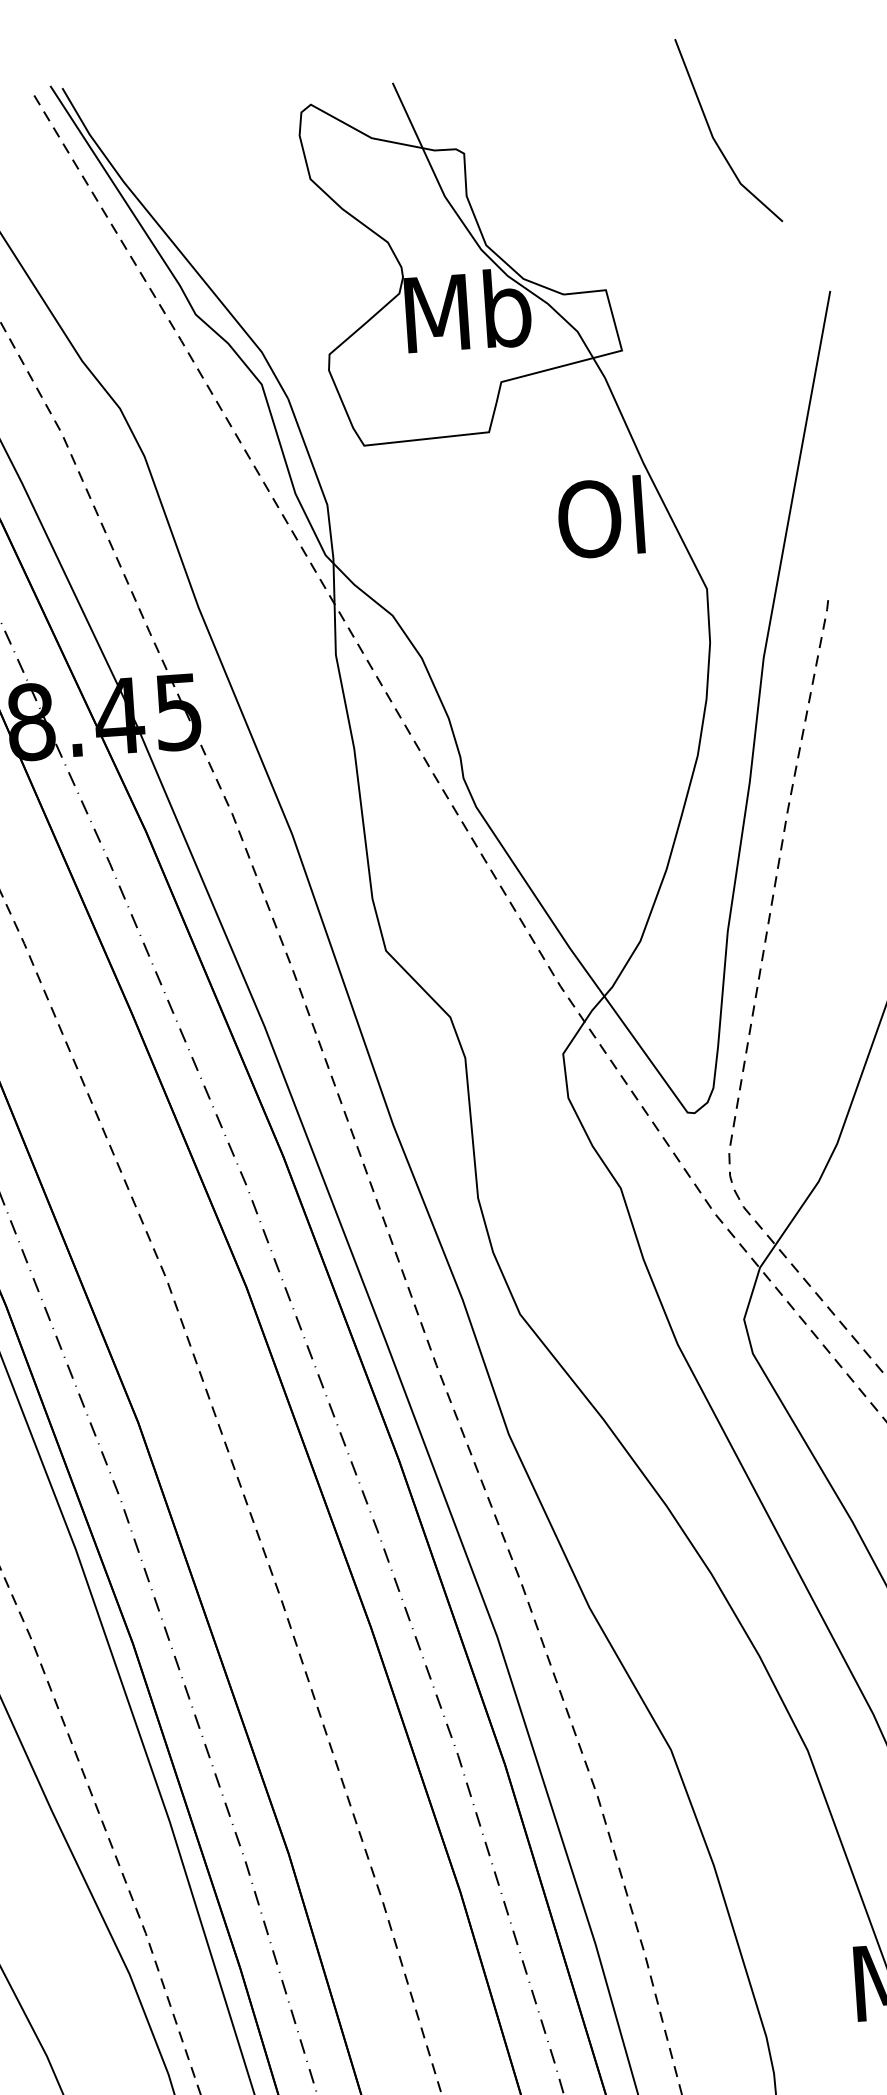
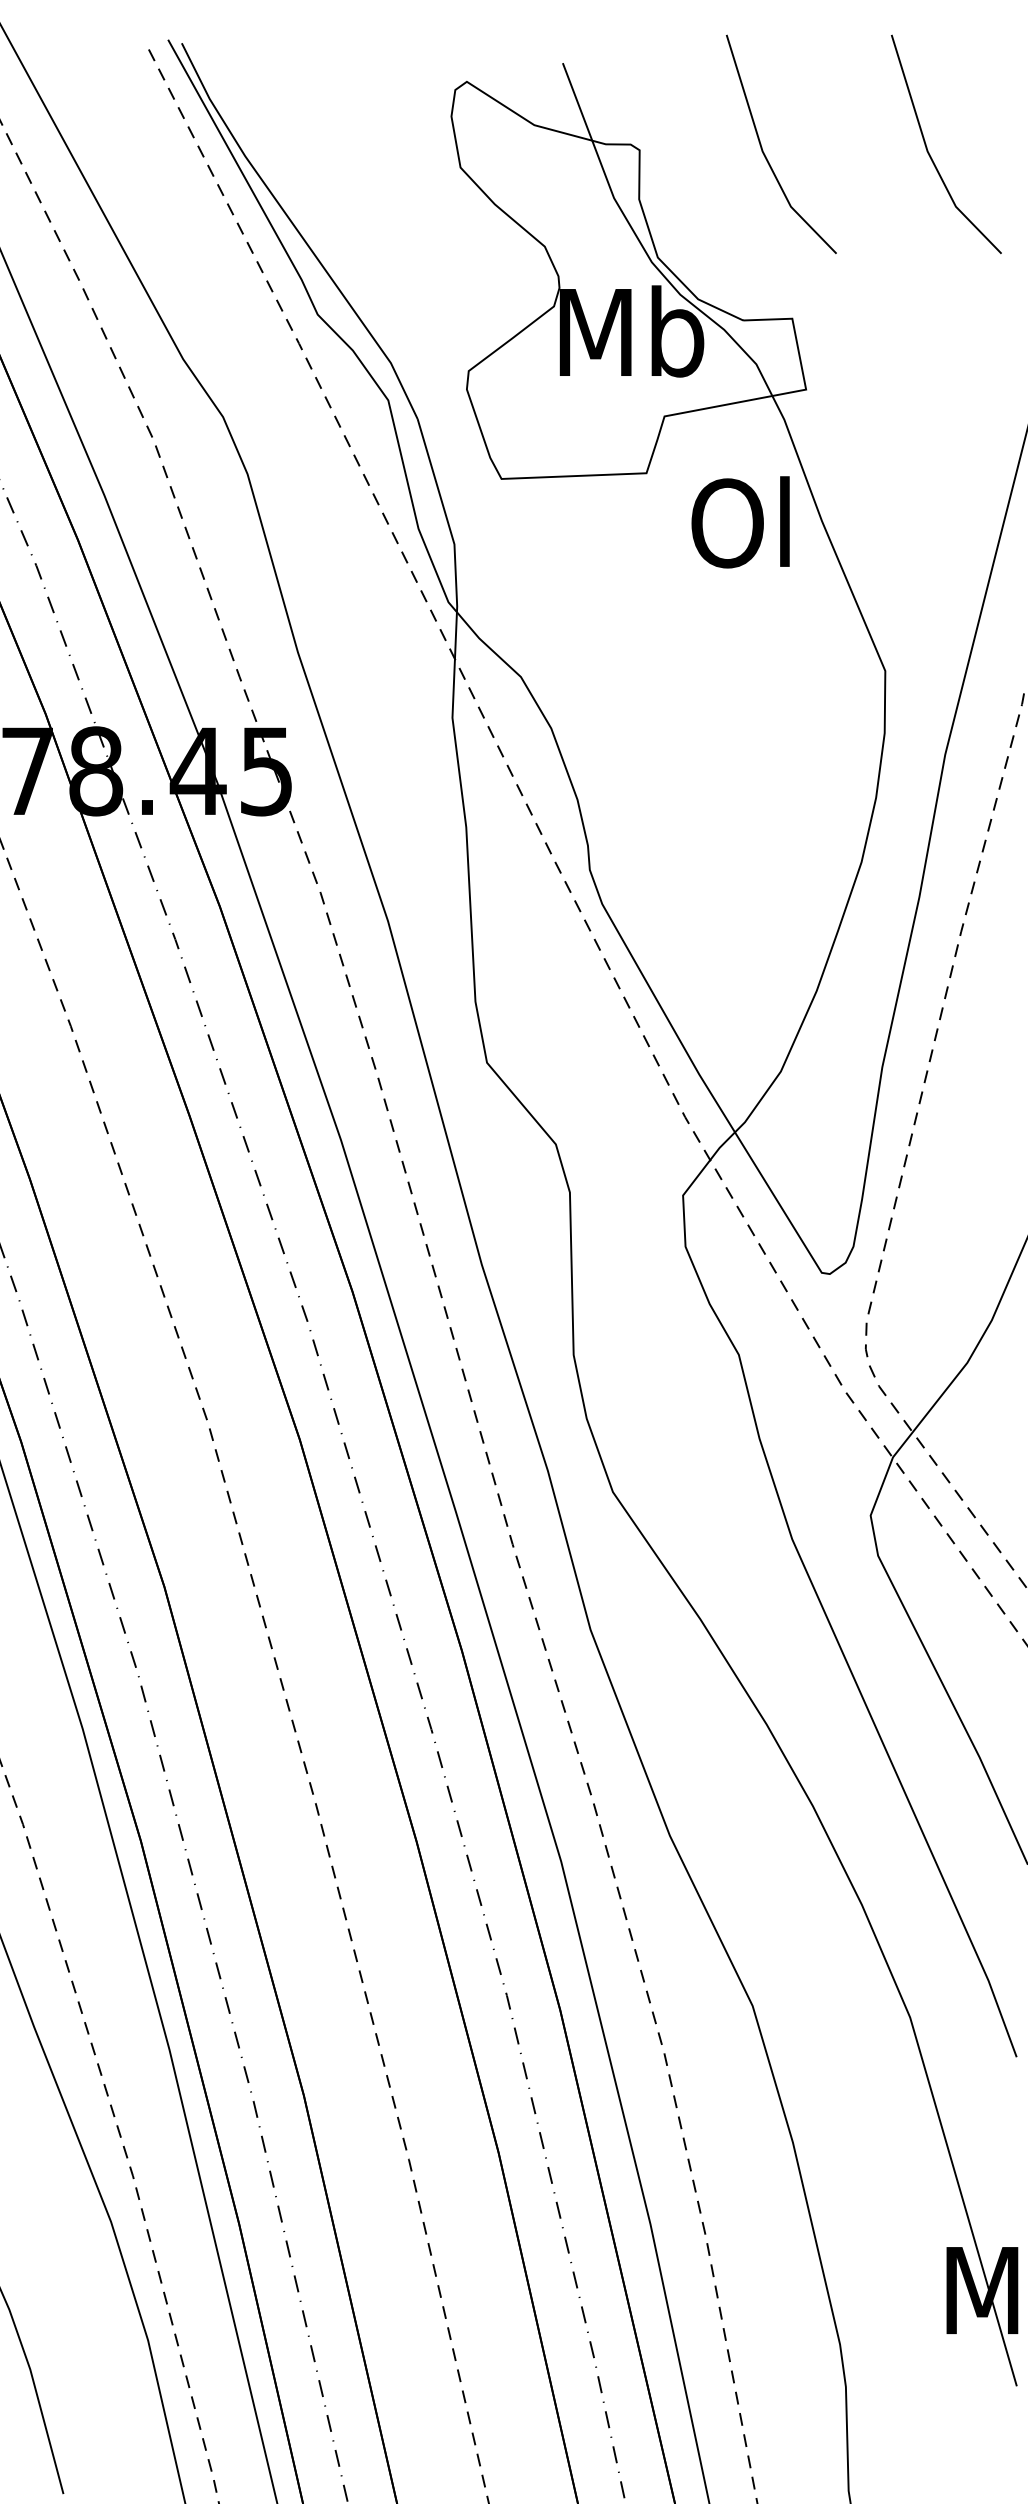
line: (572, 148) -> (764, 152), added
text: (600, 517) -> (740, 522), moved

